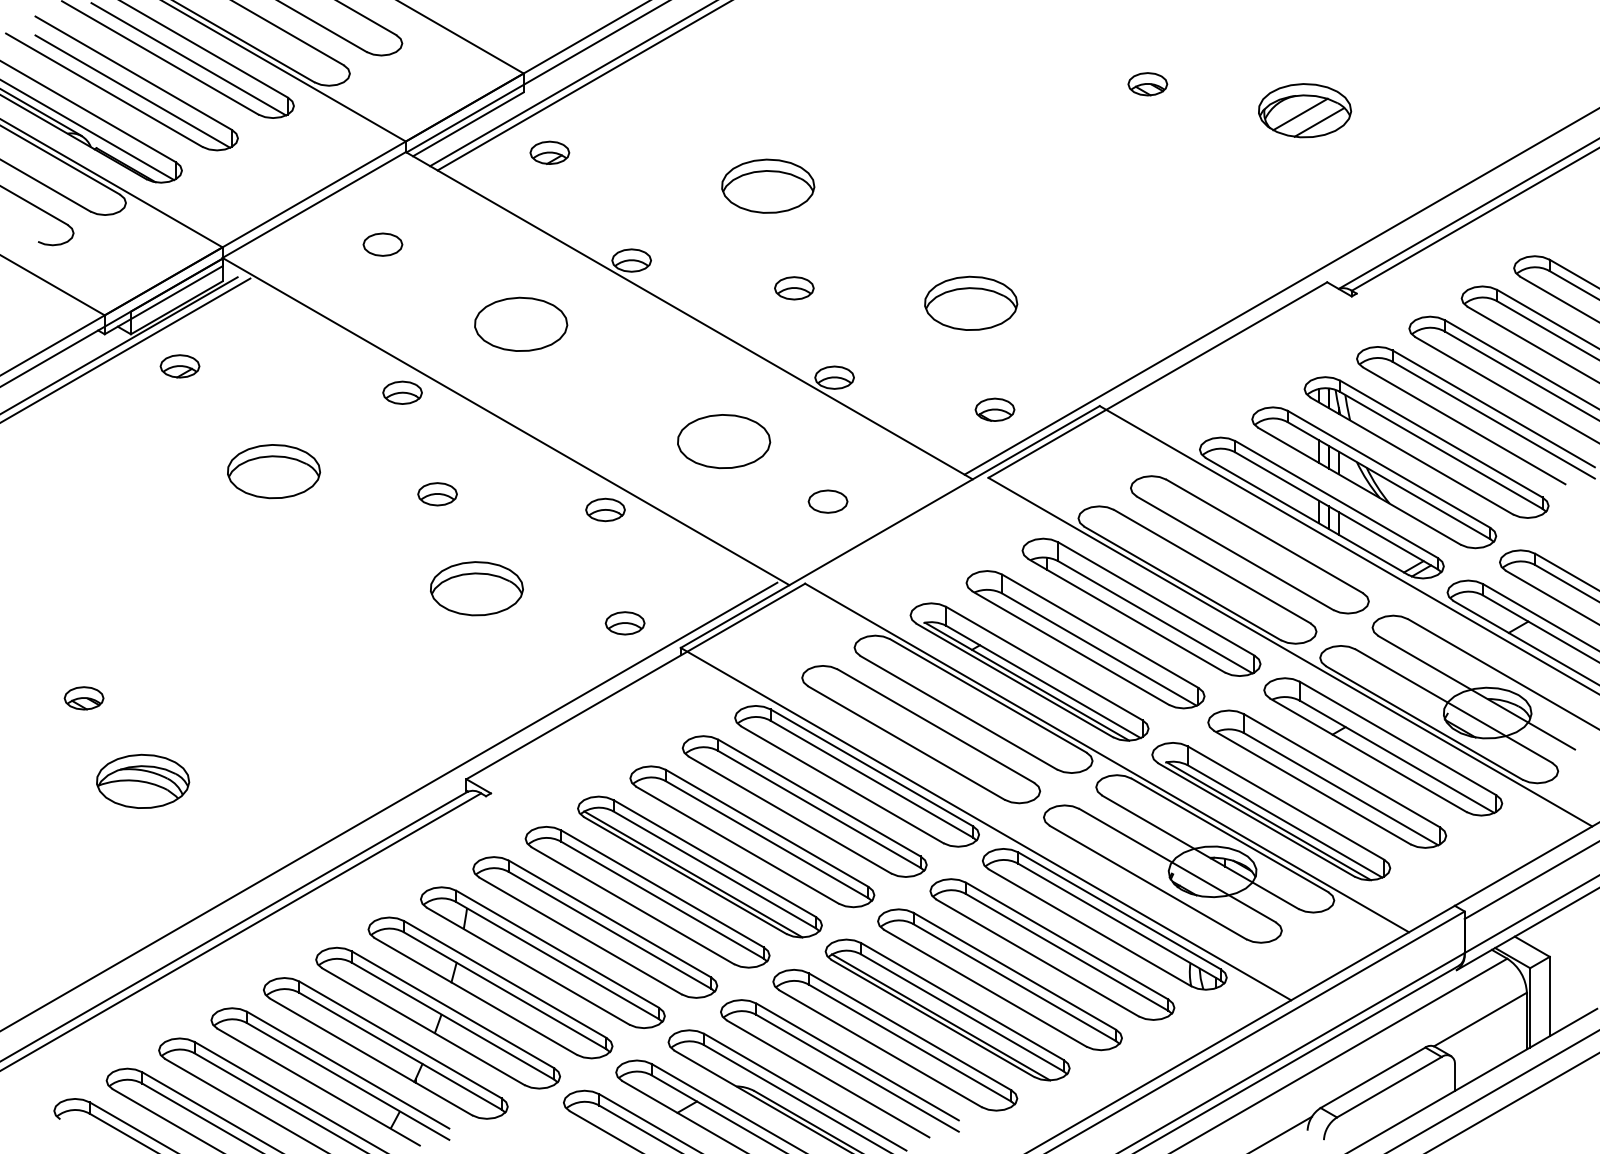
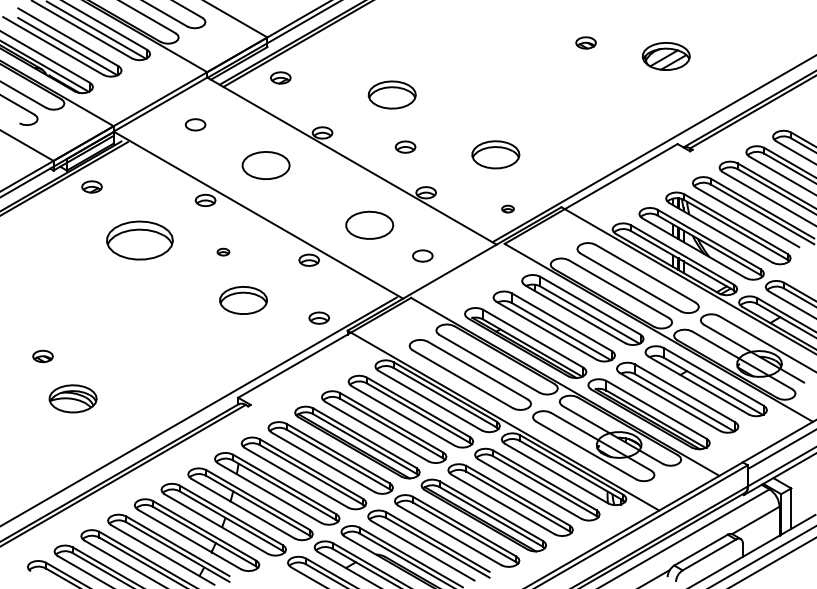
part: (993, 408) -> (507, 208), size x0.6
part: (273, 471) -> (139, 240), size x1.4
part: (437, 492) -> (223, 251), size x0.6

